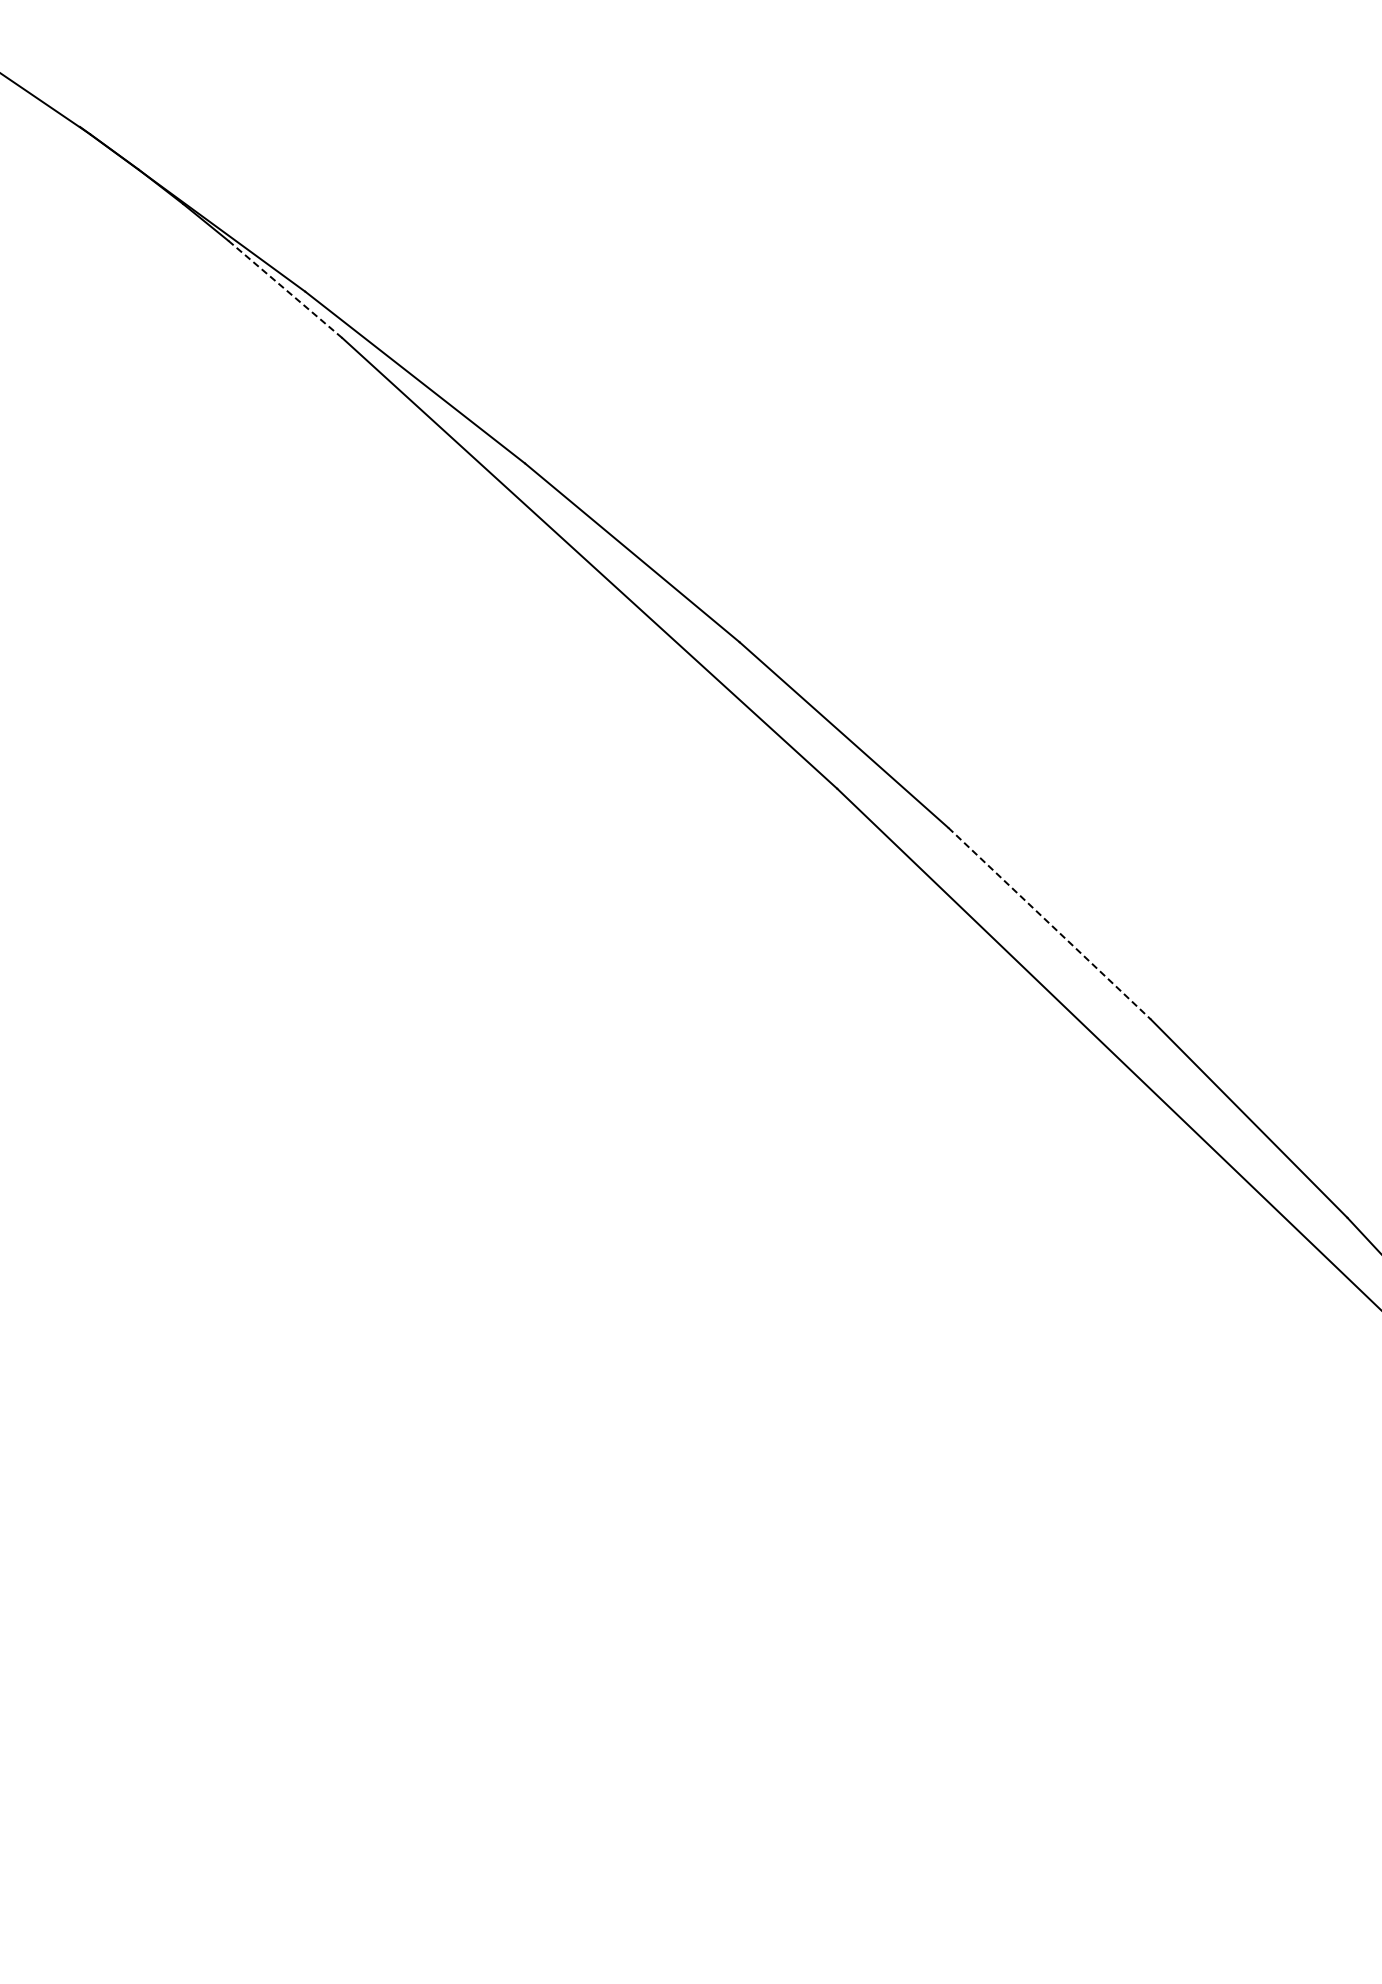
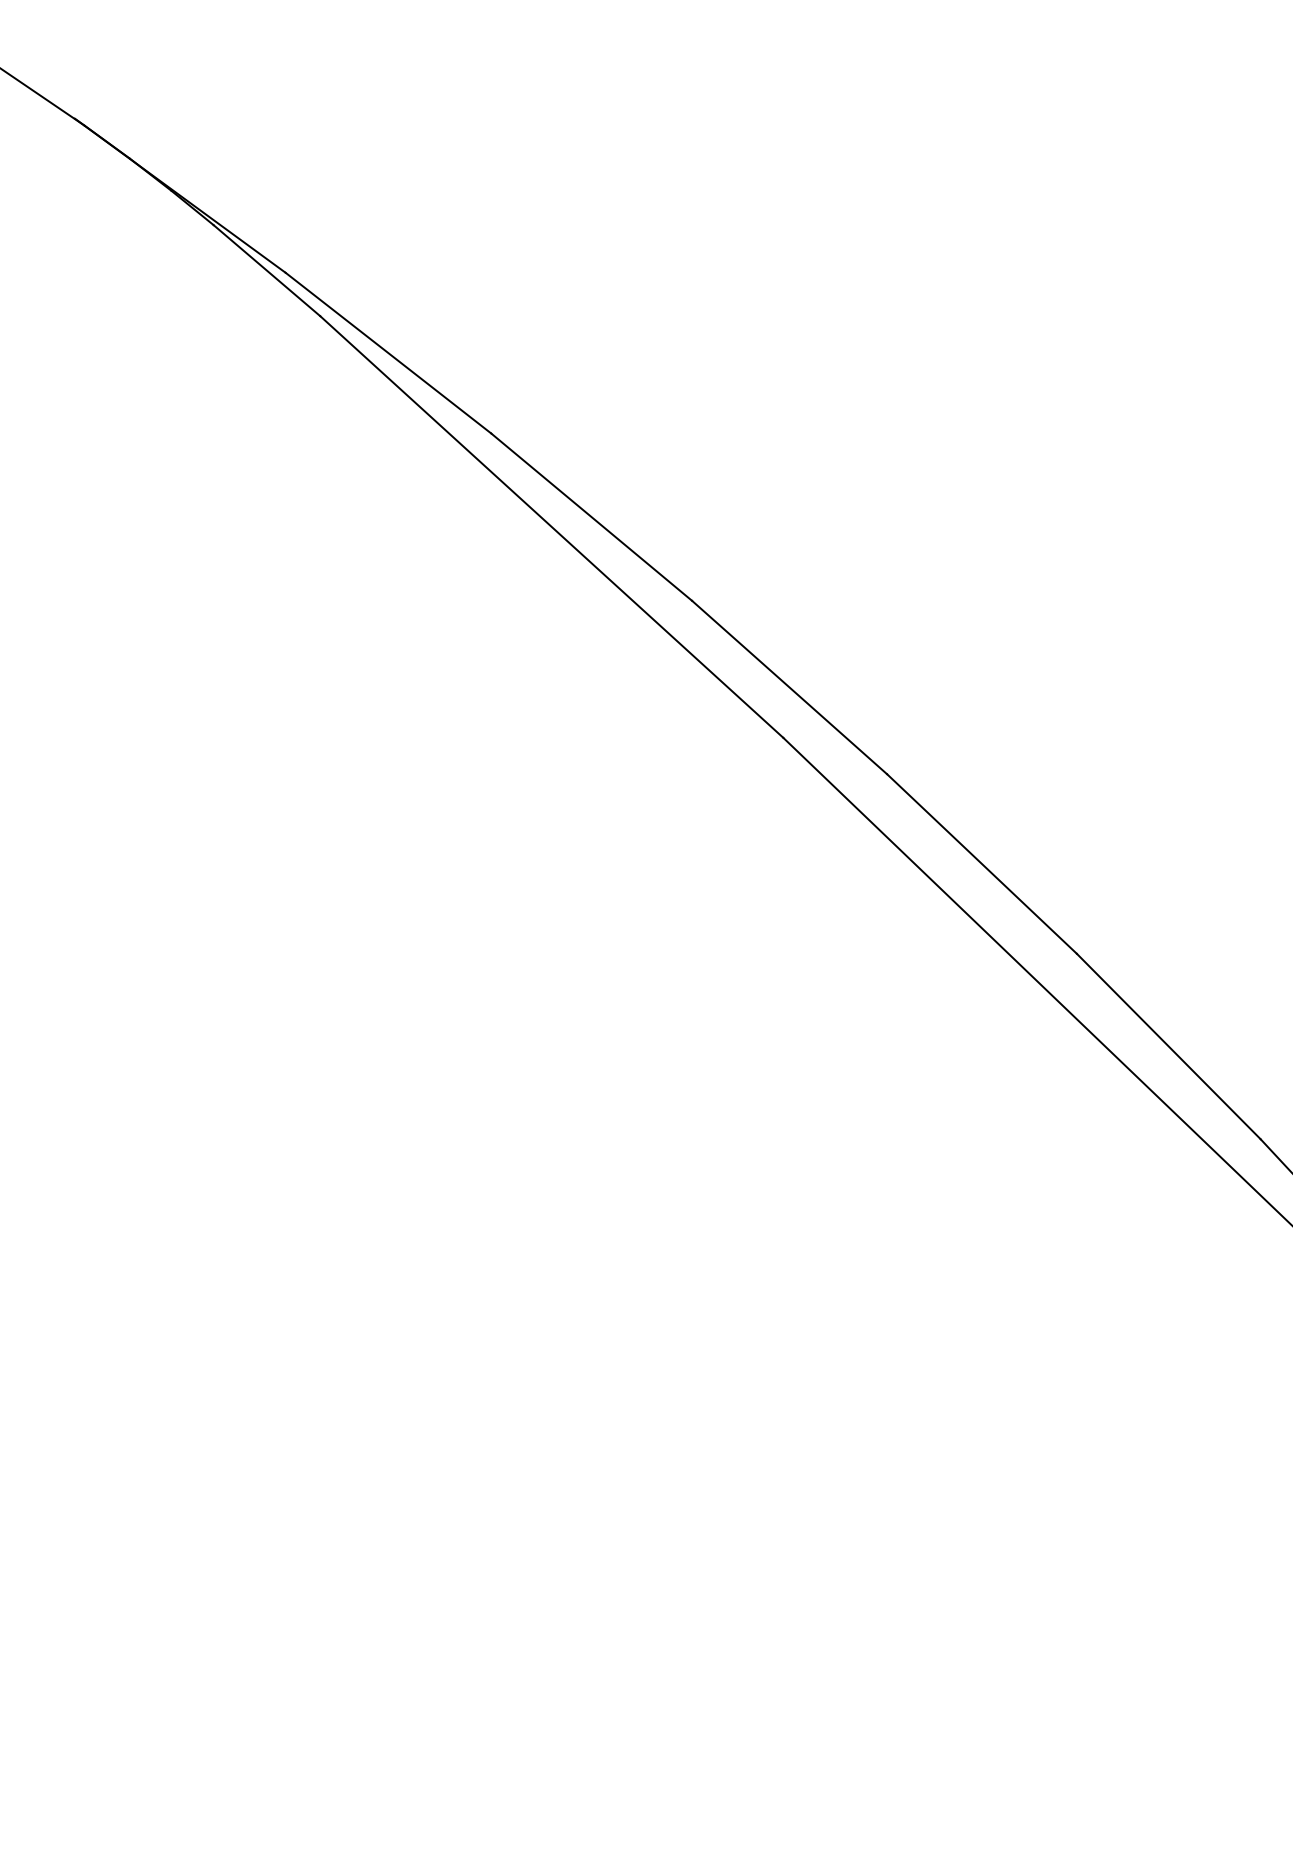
line: (285, 289) -> (267, 270), dashed -> solid
line: (1049, 923) -> (981, 863), dashed -> solid

